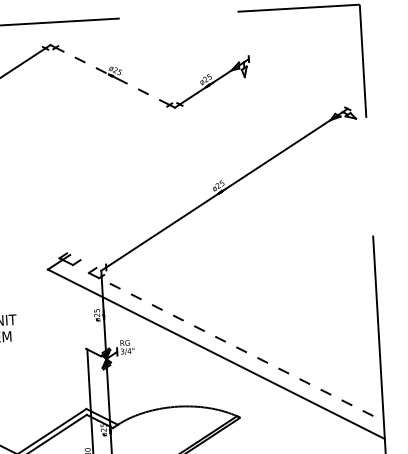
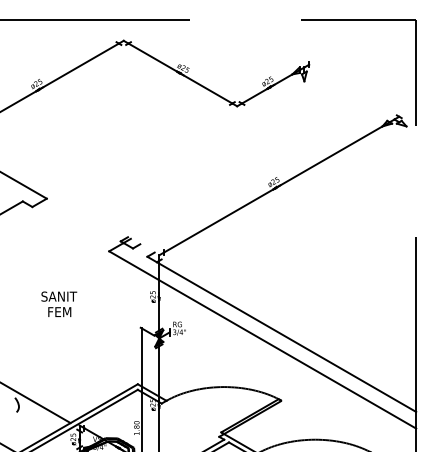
line: (112, 76) -> (180, 73), dashed -> solid
line: (237, 347) -> (282, 334), dashed -> solid

